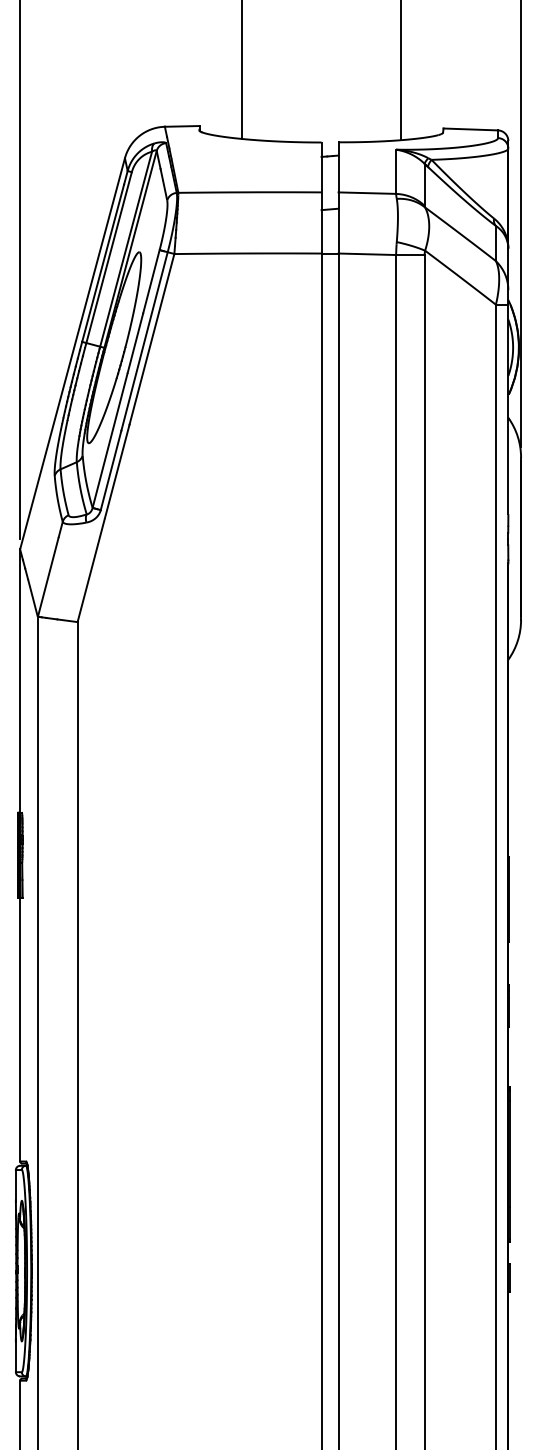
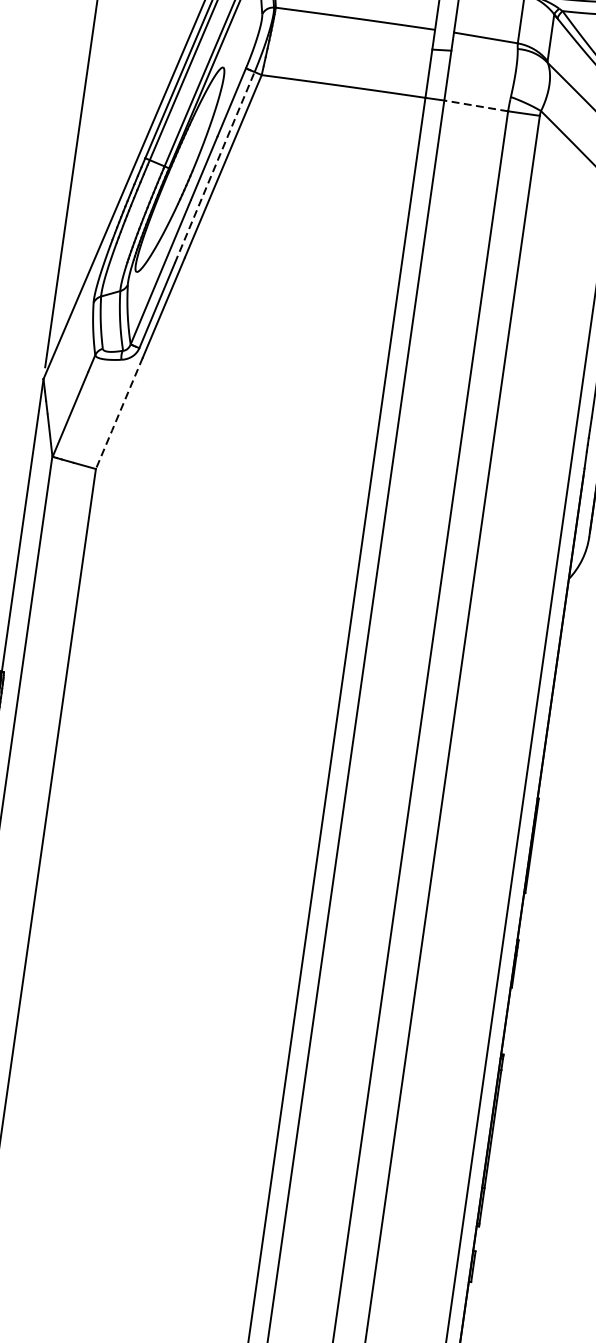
line: (367, 254) -> (476, 106), solid -> dashed
line: (144, 341) -> (214, 167), solid -> dashed
line: (91, 570) -> (119, 413), solid -> dashed

